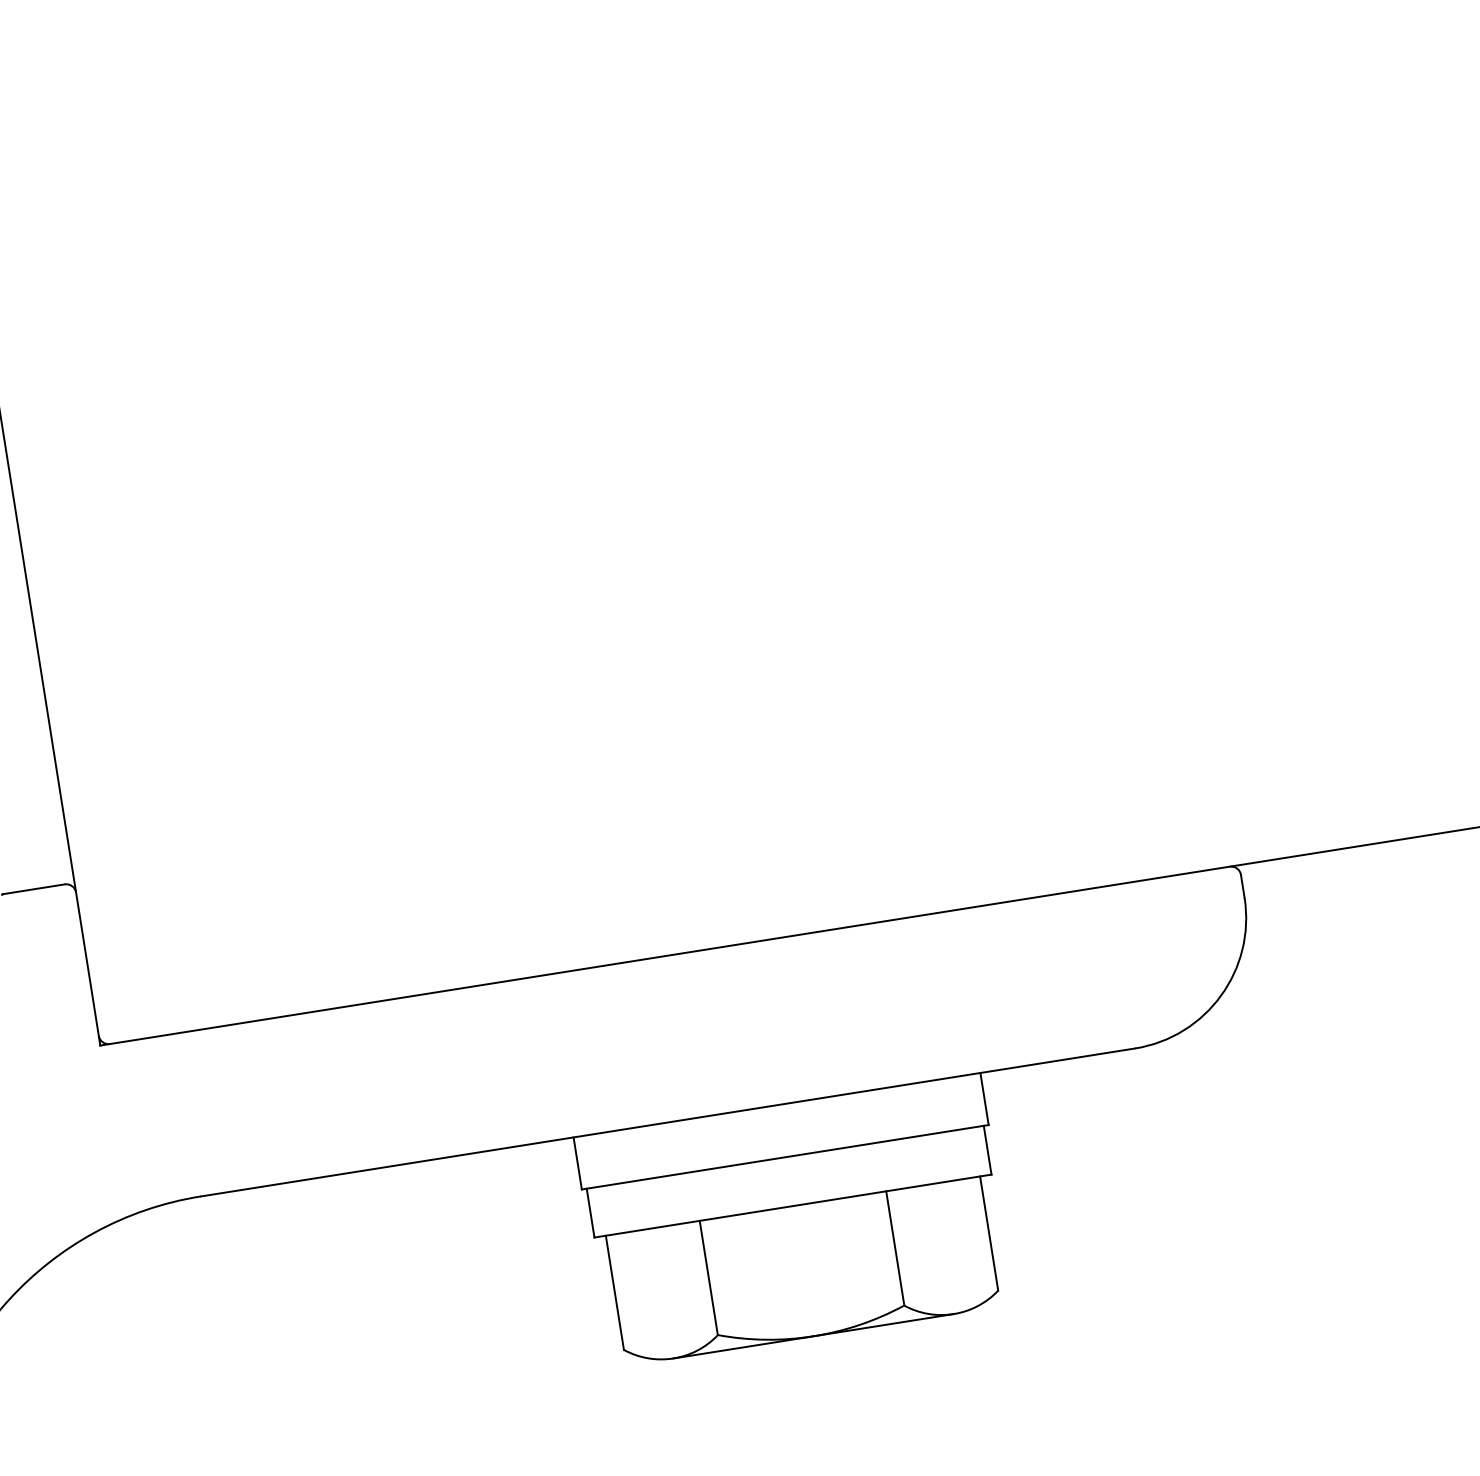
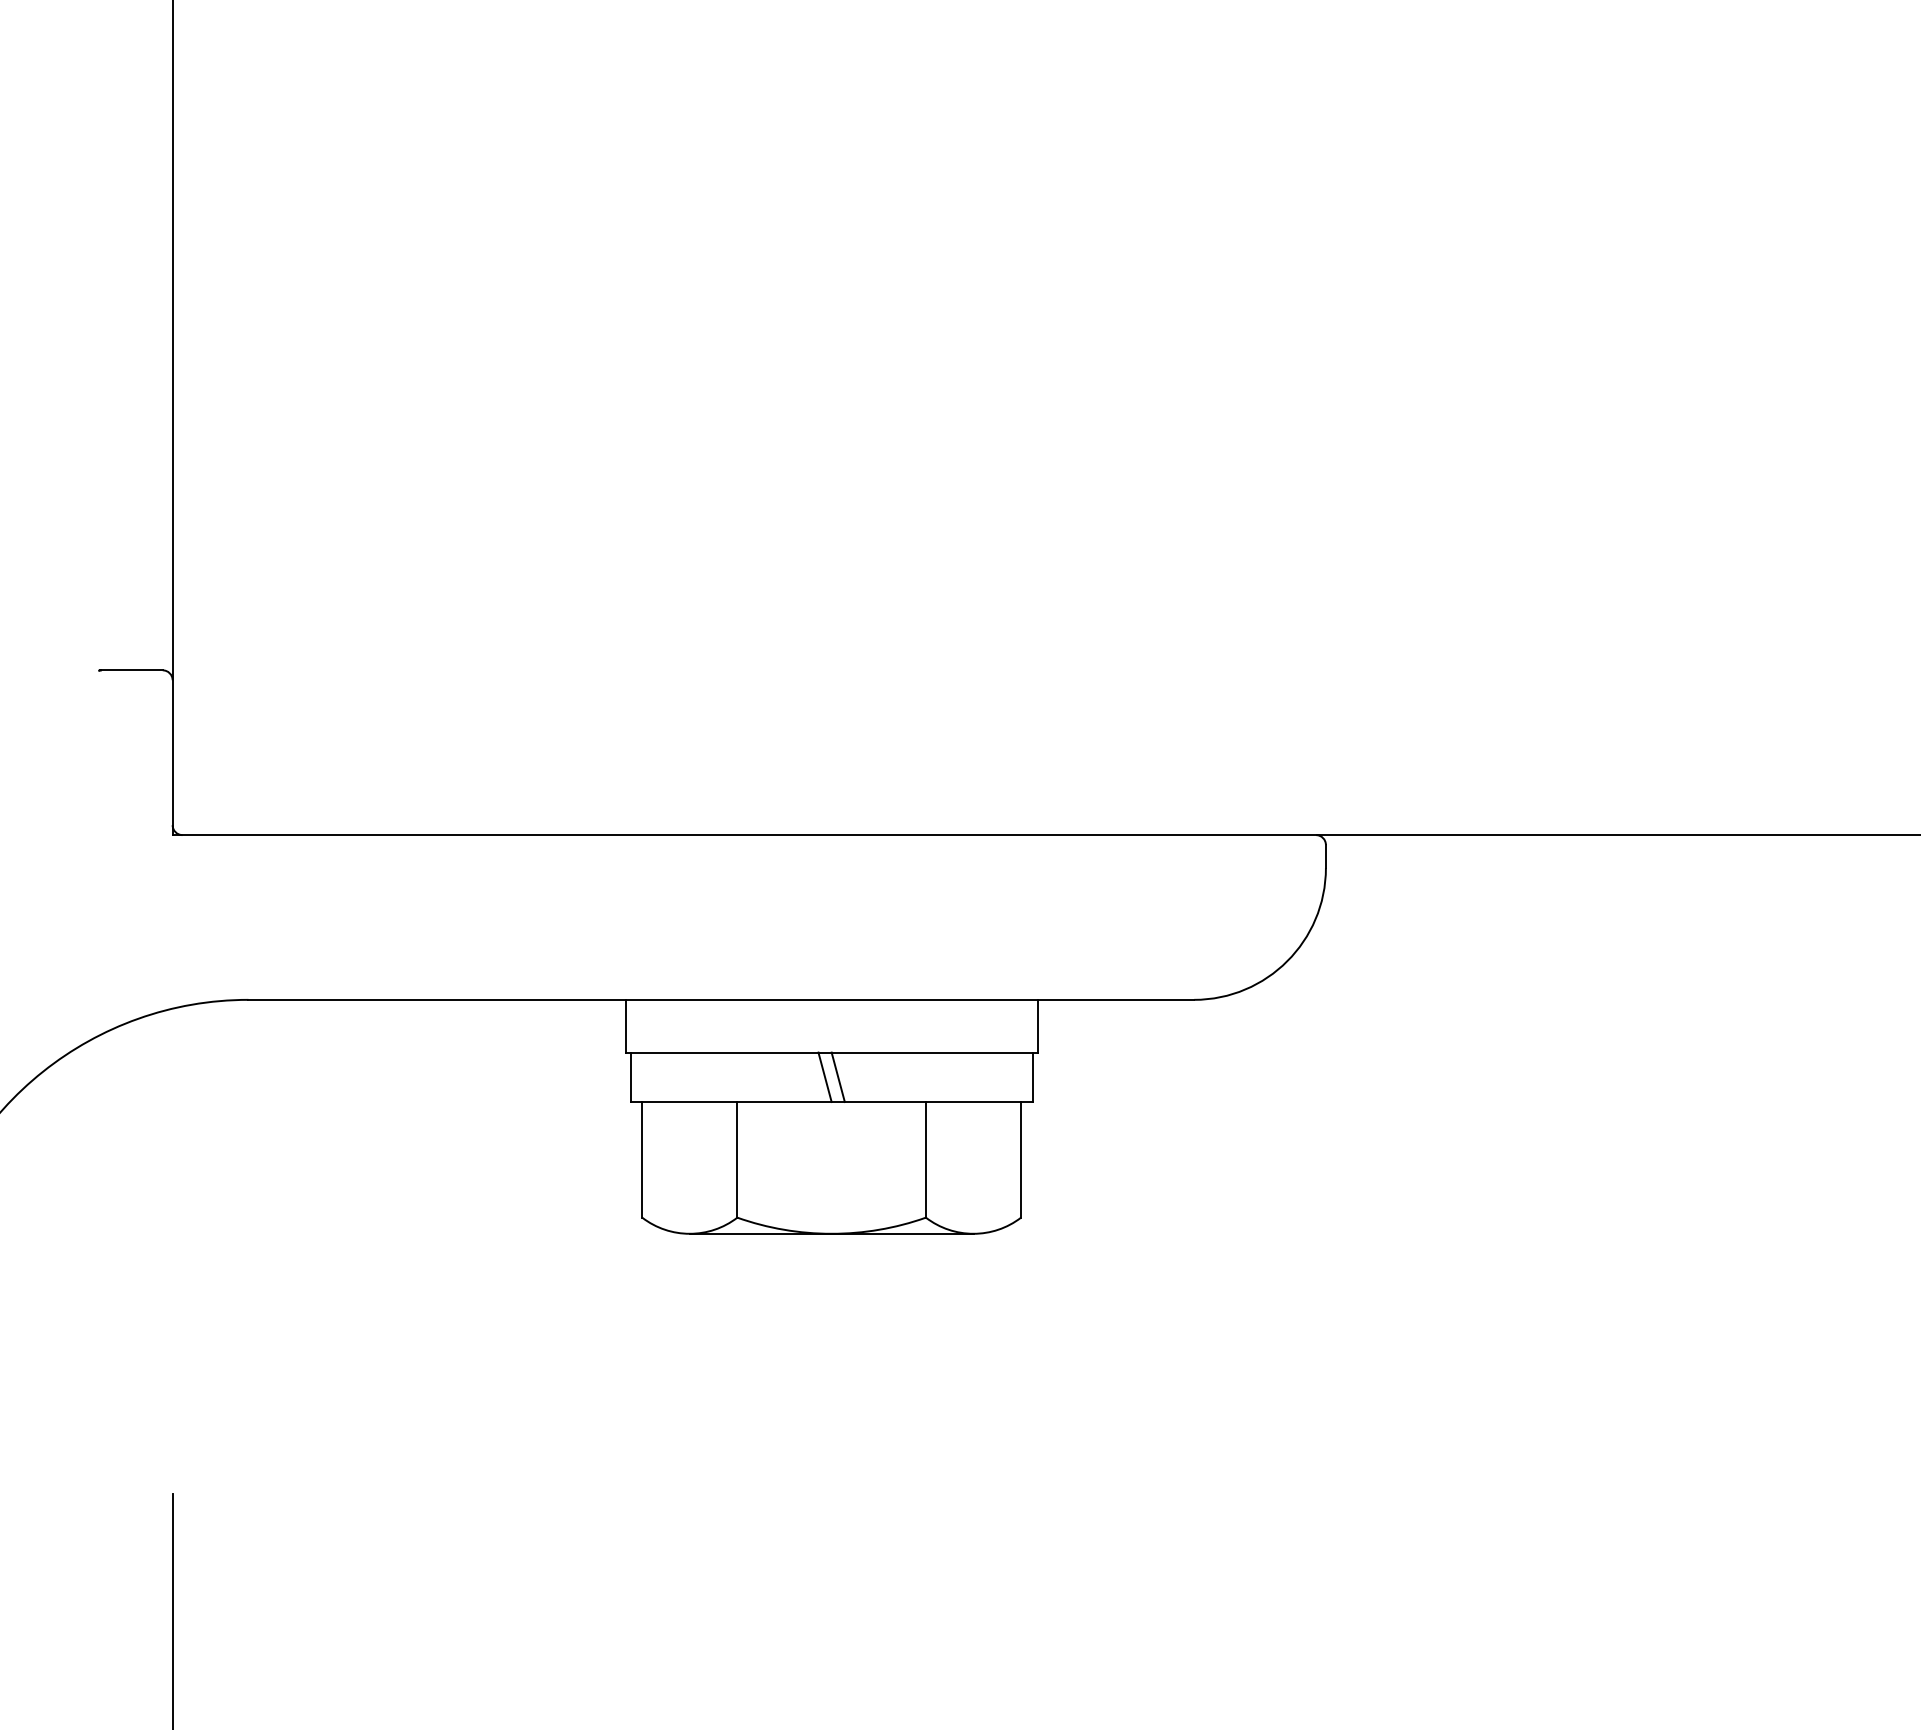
line: (794, 1180) -> (837, 1077), added
line: (782, 1183) -> (824, 1077), added

